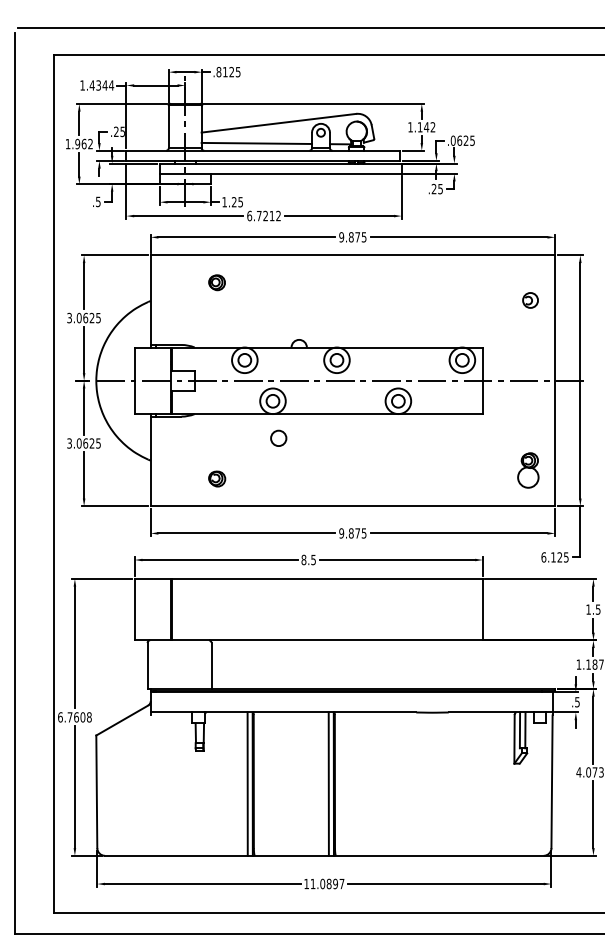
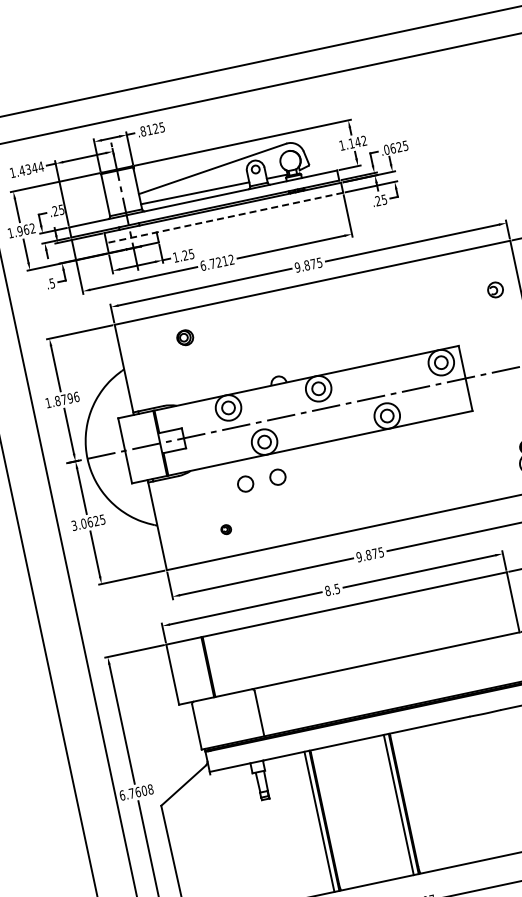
line: (280, 173) -> (224, 217), solid -> dashed
text: (84, 317) -> (62, 399), 3.0625 -> 1.8796
circle: (245, 437) -> (245, 483), added
part: (217, 478) -> (226, 529), size x0.6

